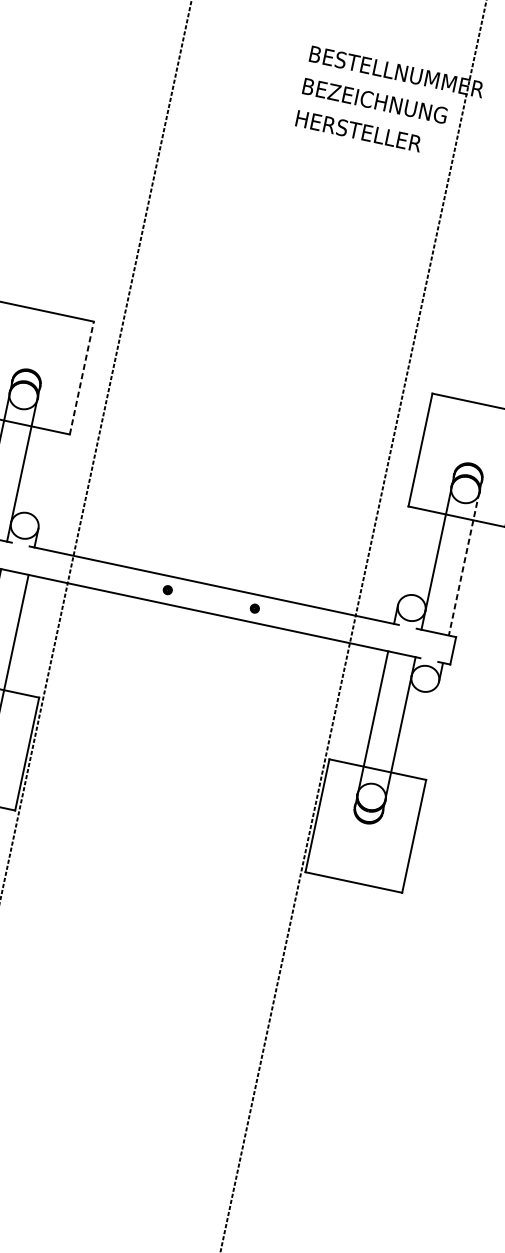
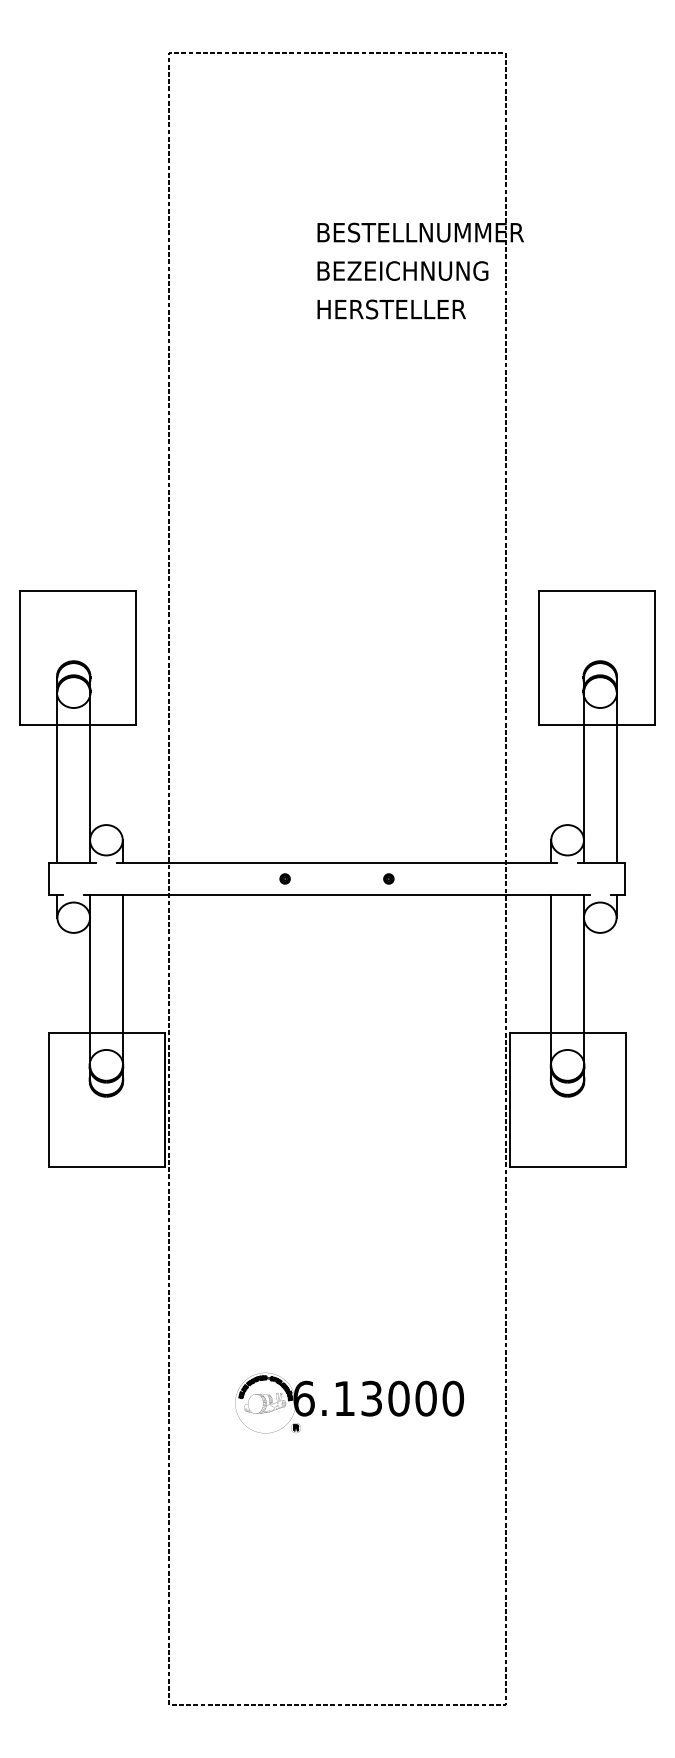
line: (81, 377) -> (135, 657), dashed -> solid
line: (463, 564) -> (616, 778), dashed -> solid
part: (128, 1040) -> (349, 1402), added

